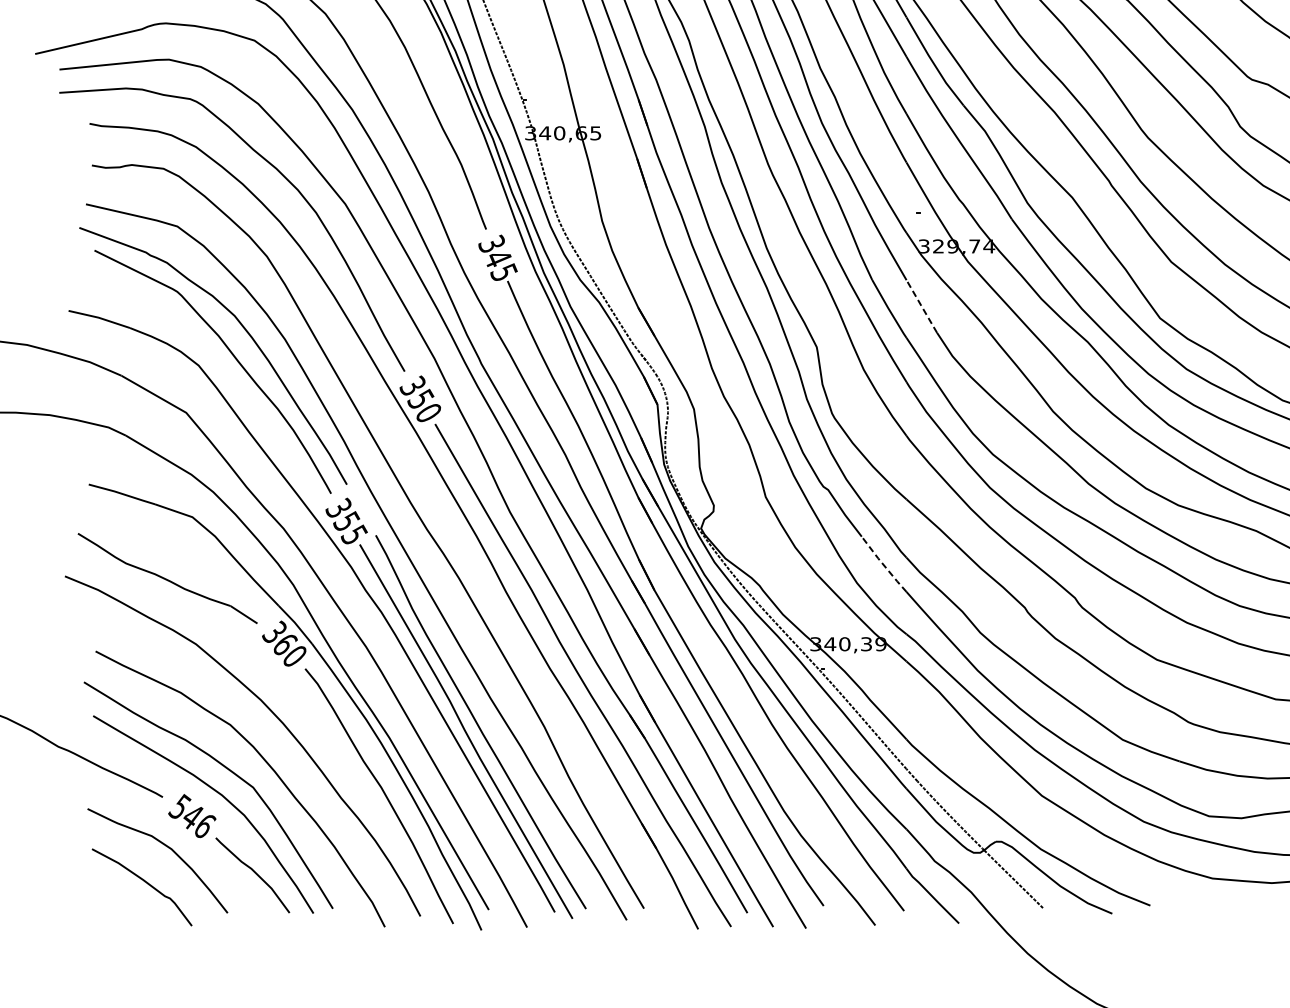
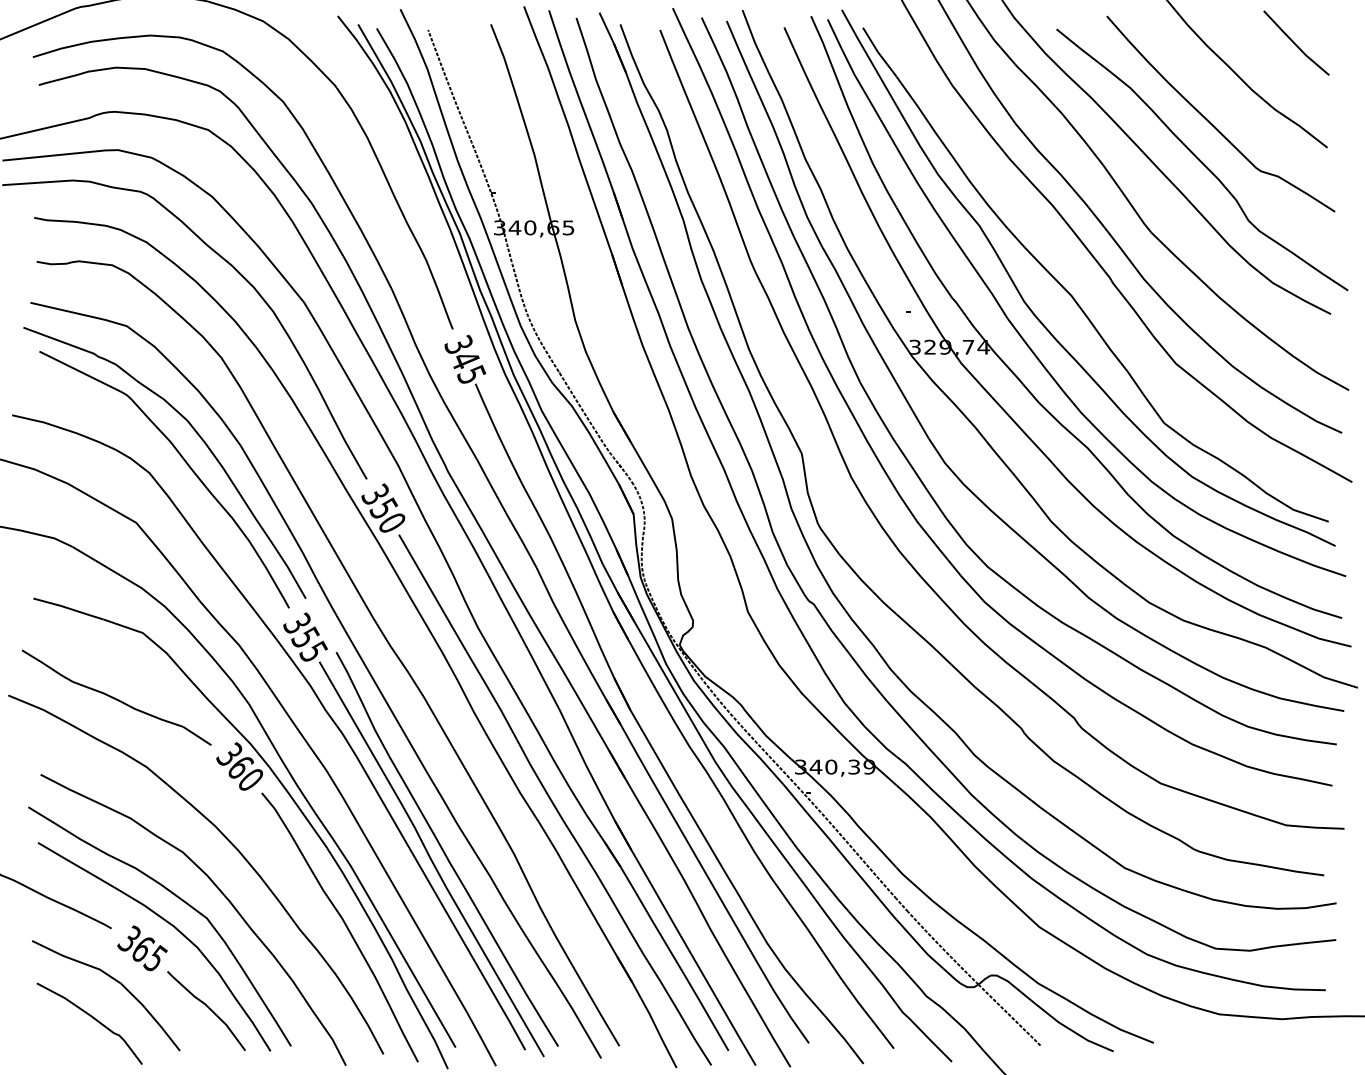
line: (921, 307) -> (912, 411), dashed -> solid
line: (883, 565) -> (872, 683), dashed -> solid
text: (192, 816) -> (142, 948), 546 -> 365

